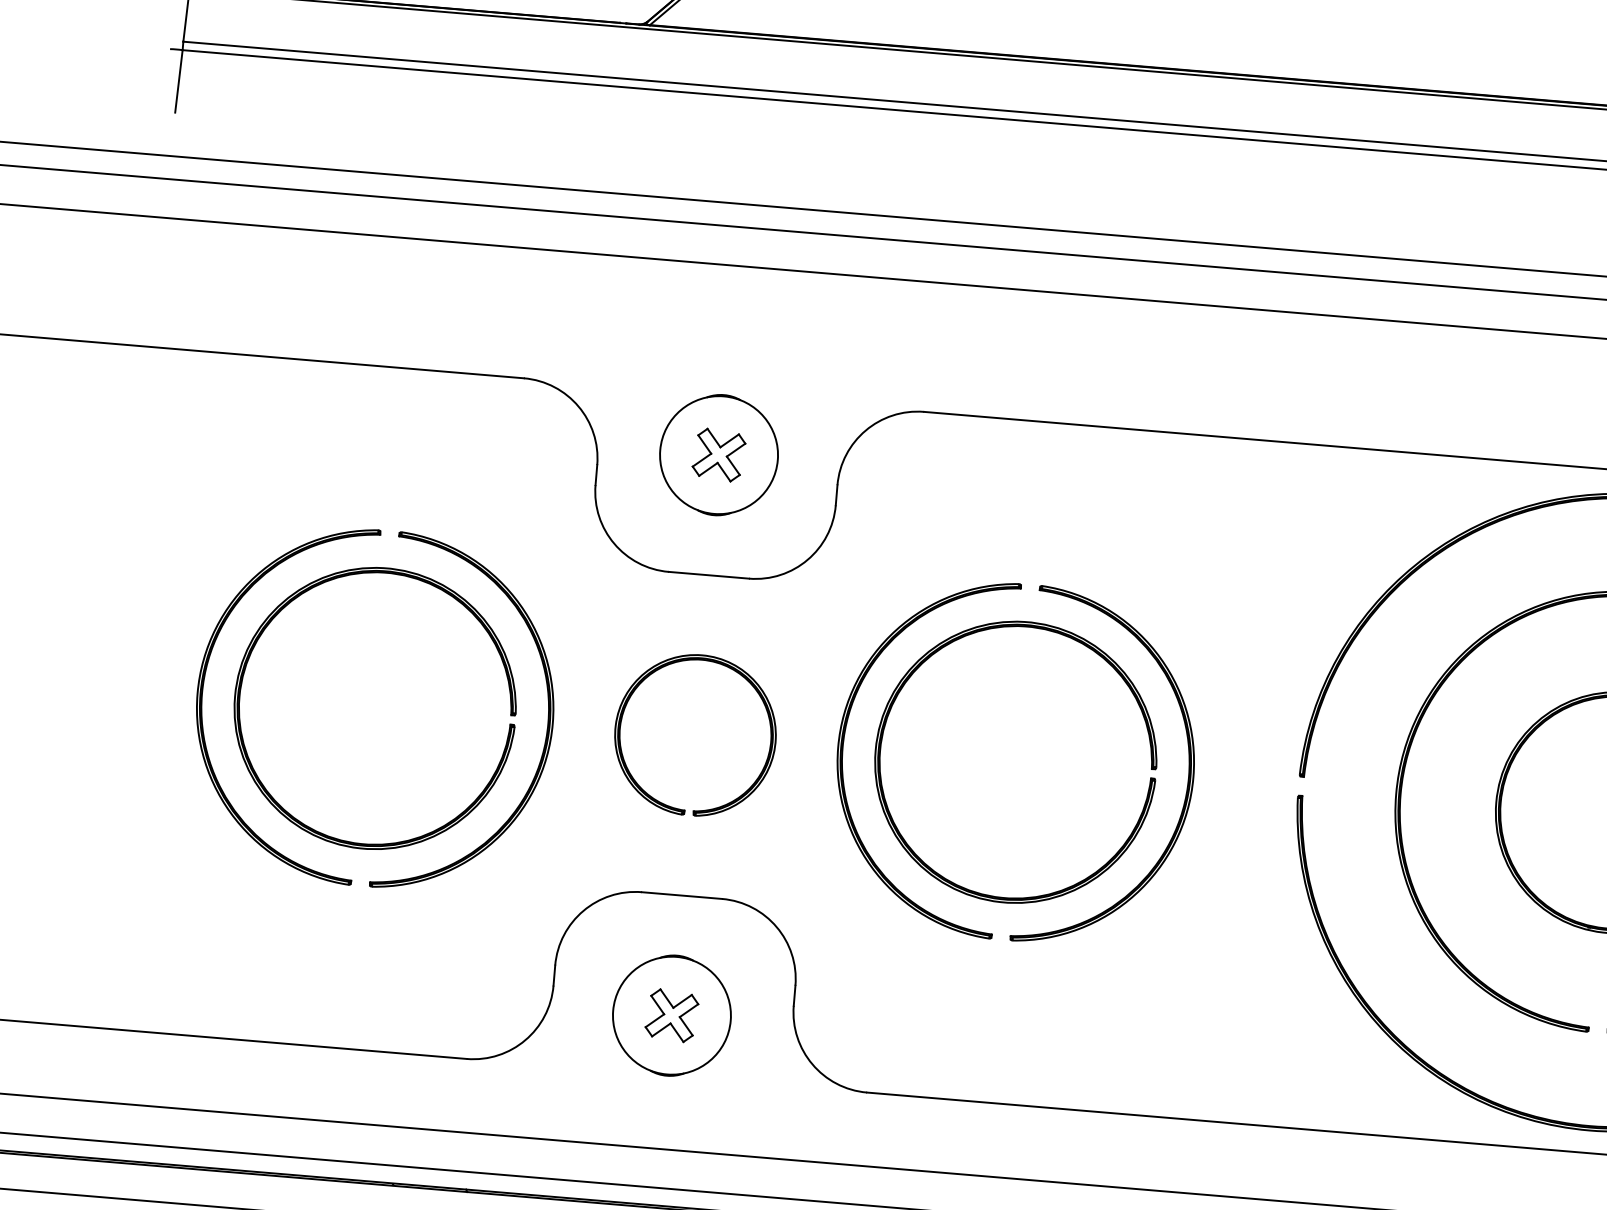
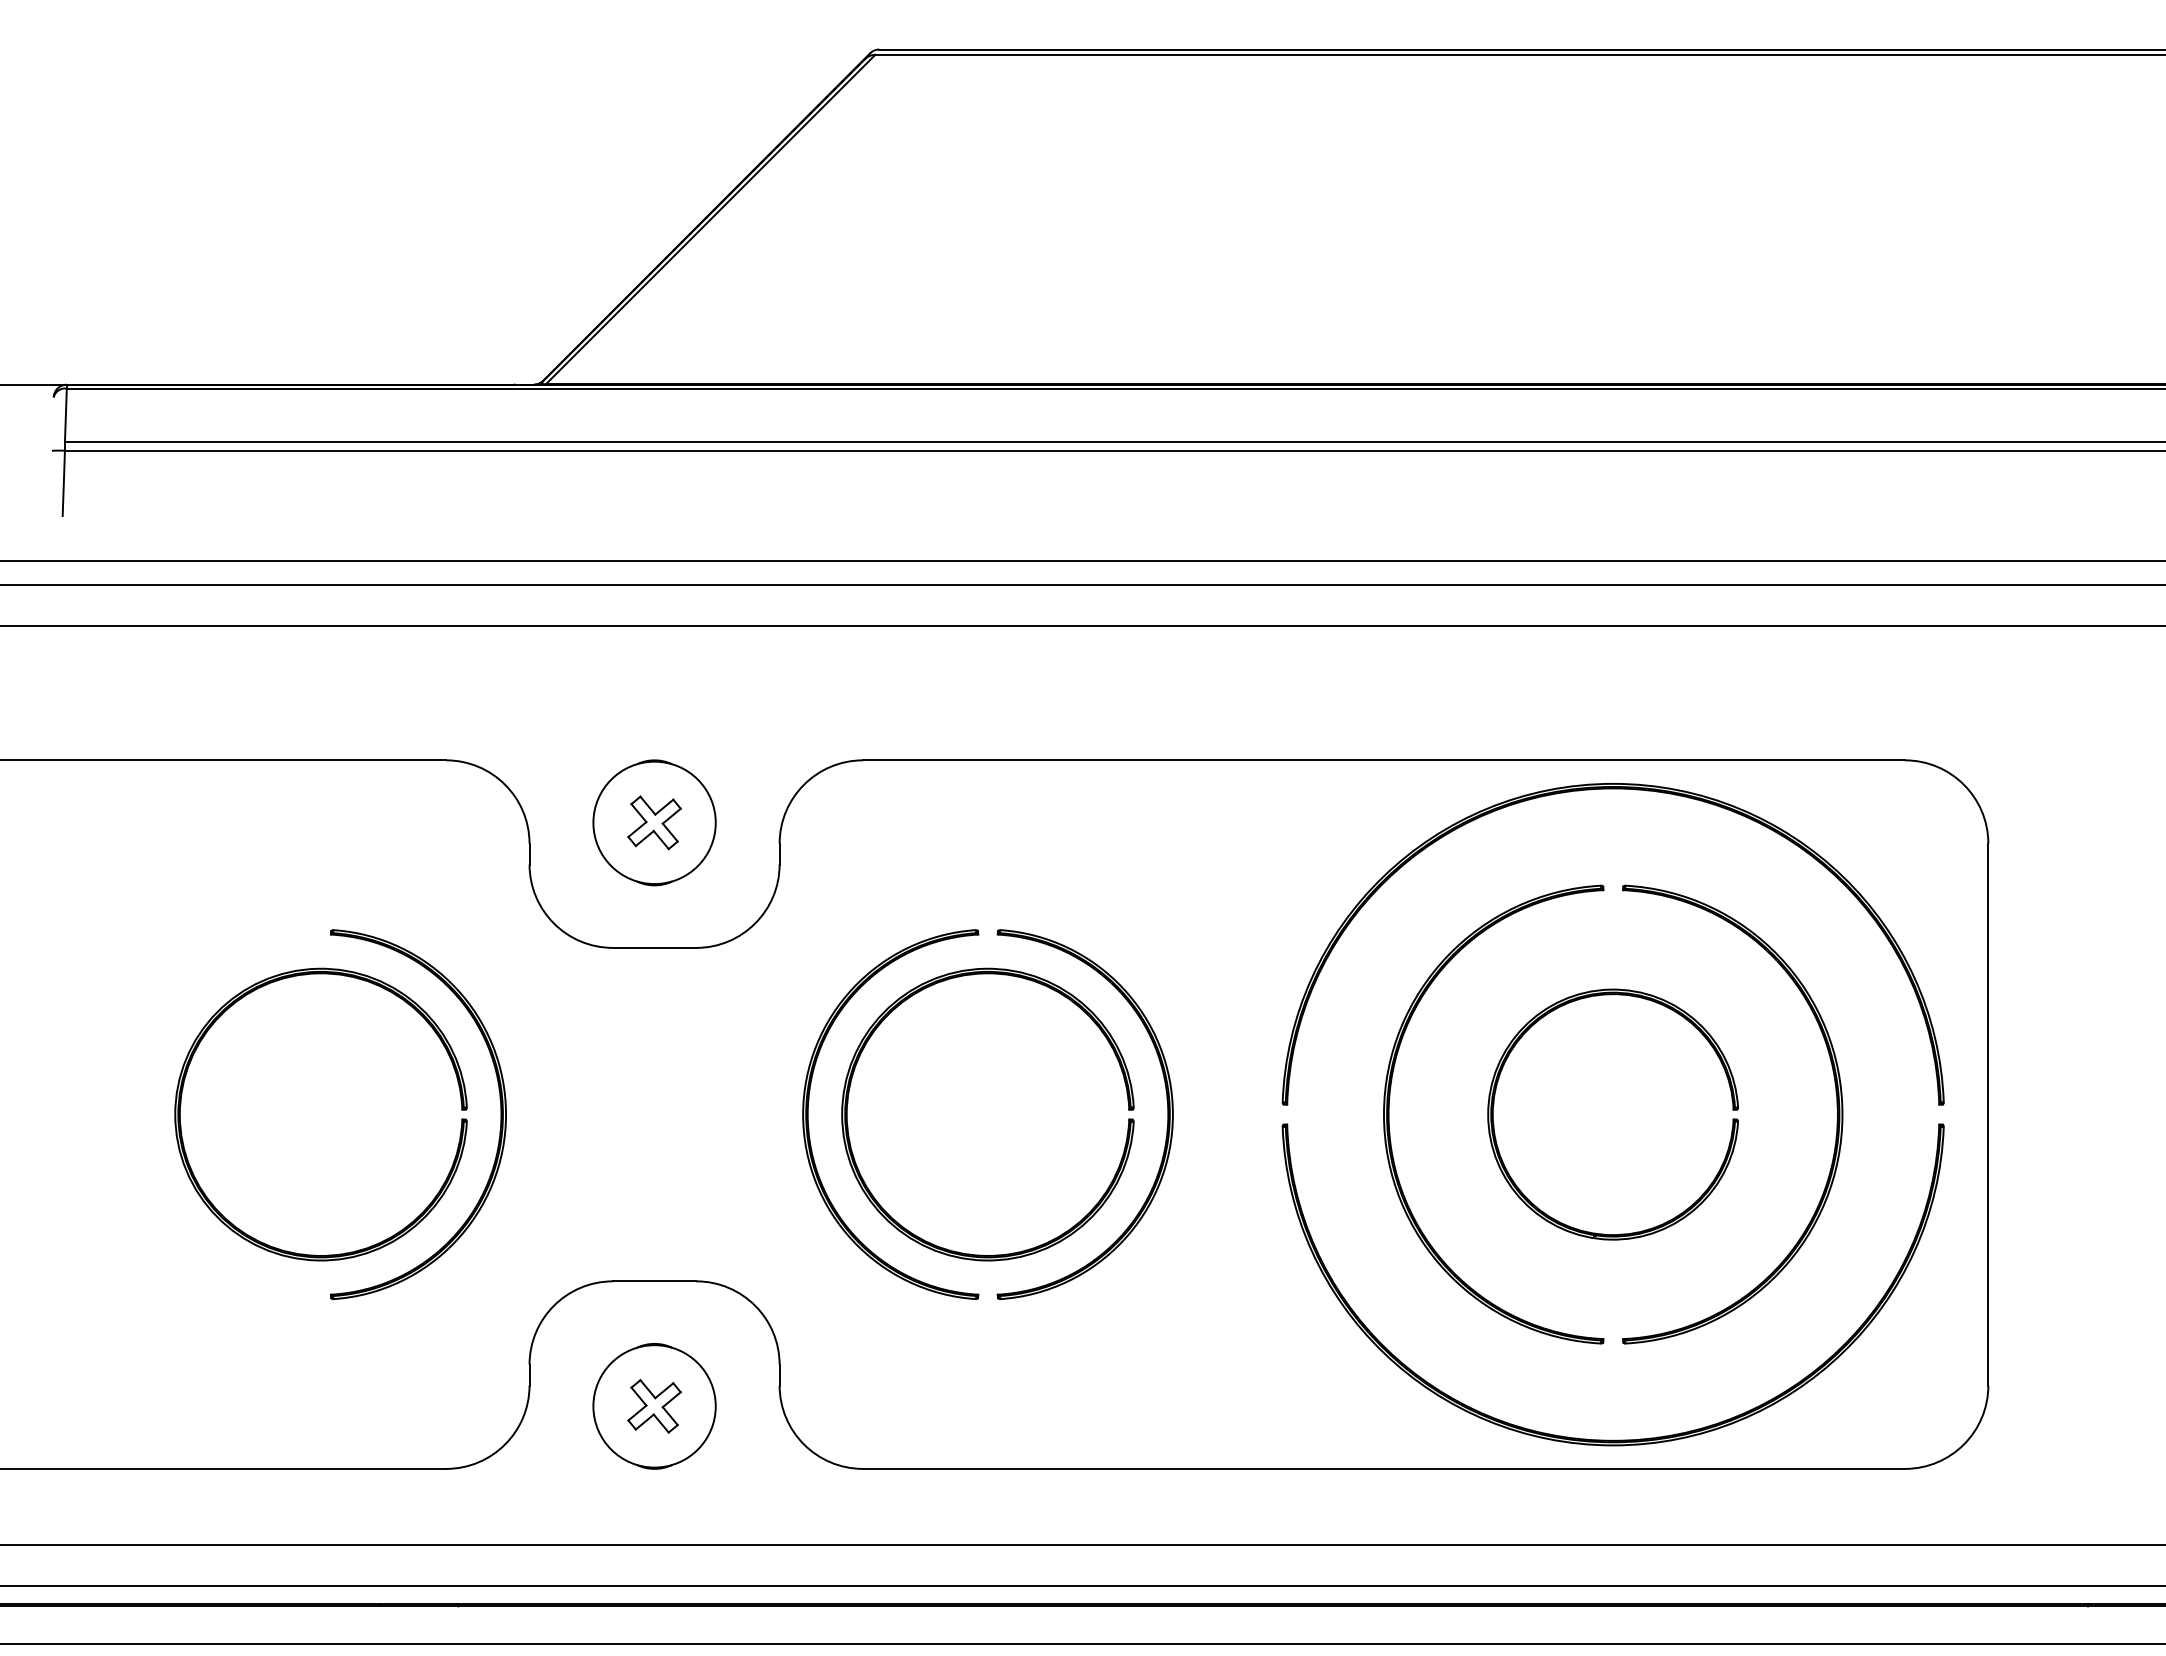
part: (688, 661) -> (640, 1038), removed
part: (204, 683) -> (142, 1103), removed

